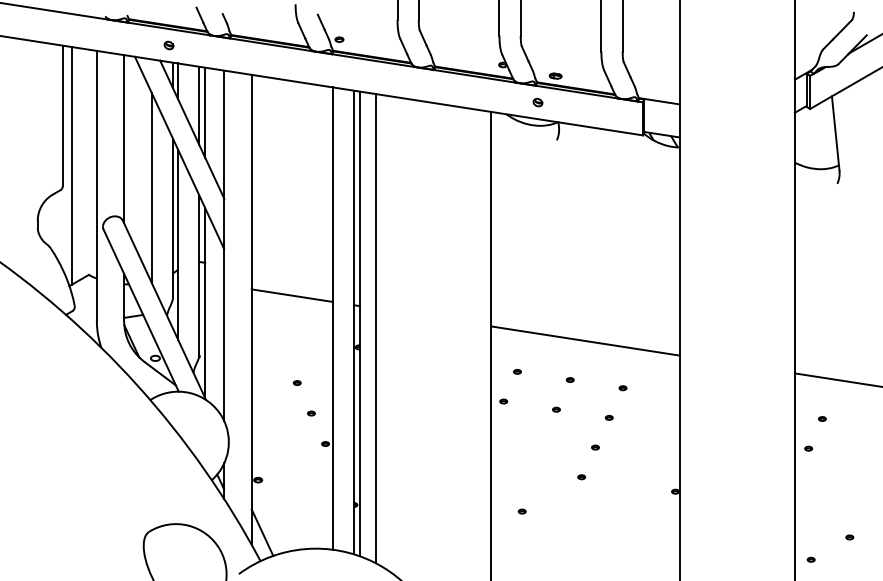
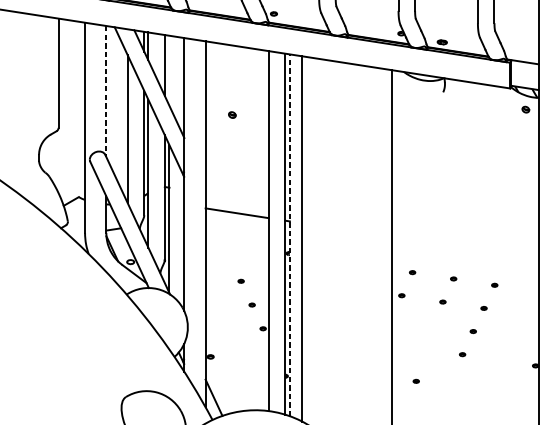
part: (168, 45) -> (231, 115), moved
part: (537, 102) -> (525, 109), moved
line: (205, 112) -> (169, 70), removed
line: (124, 139) -> (106, 91), solid -> dashed
line: (71, 165) -> (65, 111), removed
line: (359, 323) -> (289, 234), solid -> dashed
line: (585, 340) -> (465, 248), removed

